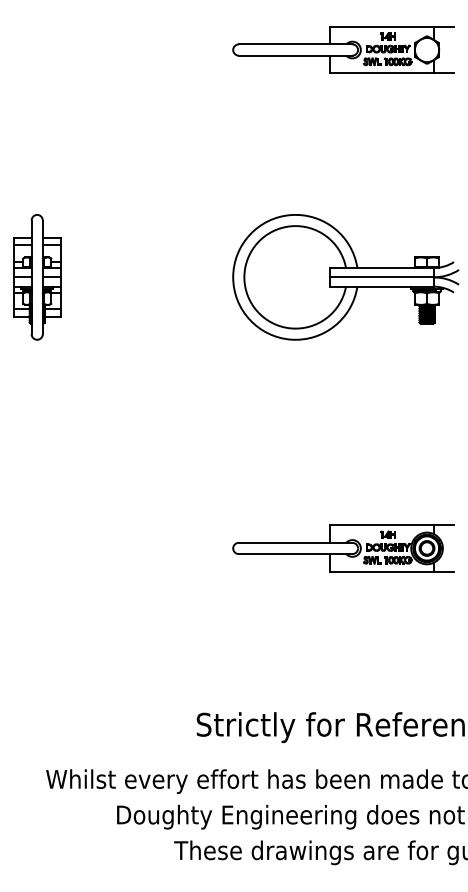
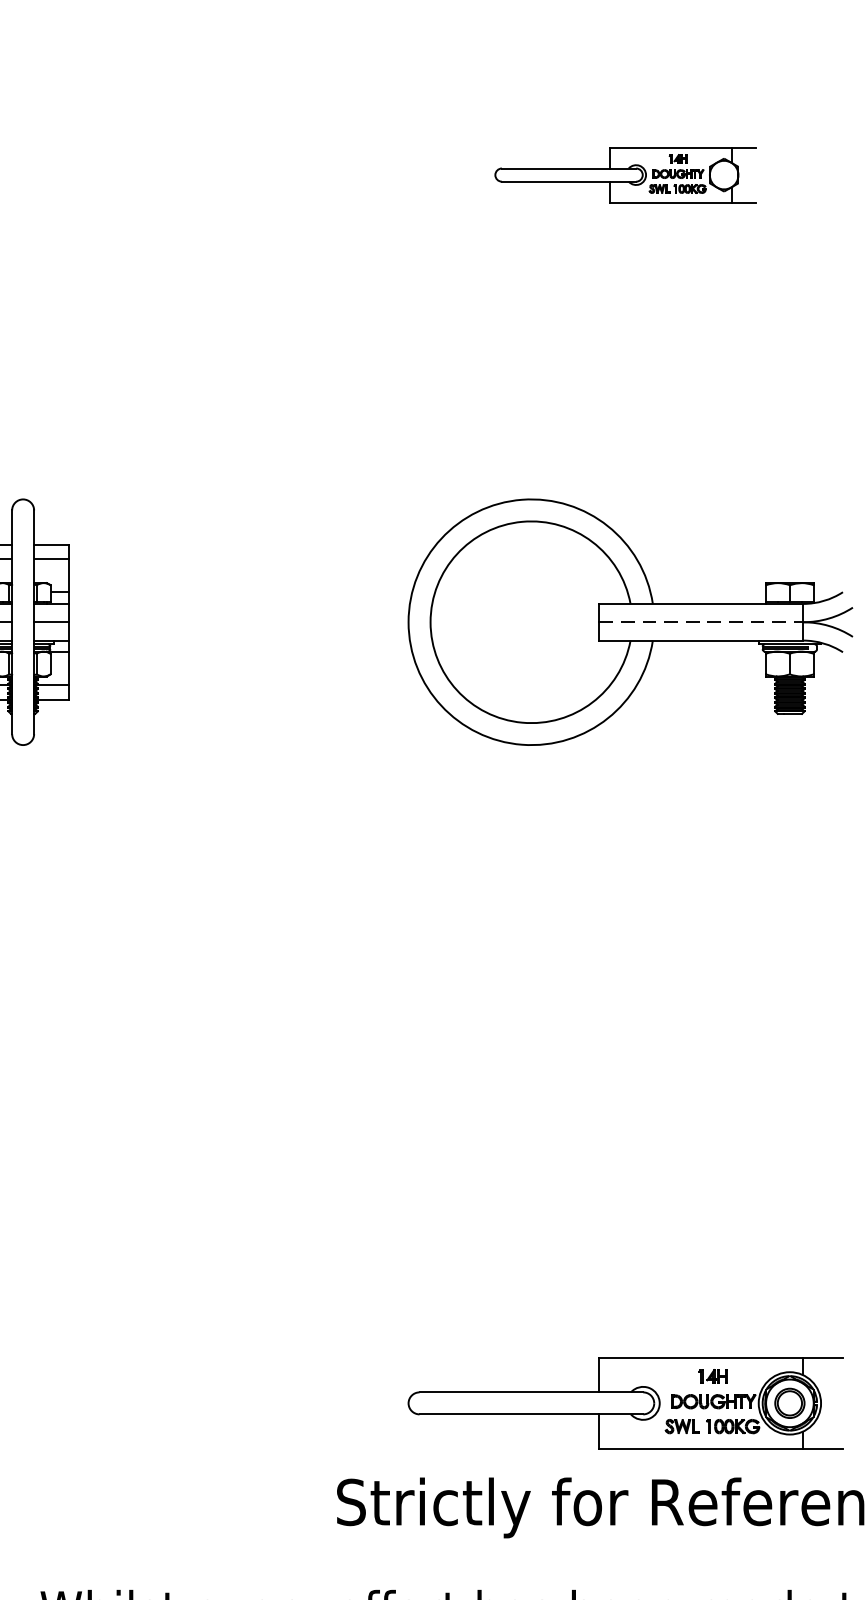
part: (343, 49) -> (625, 174), size x0.6
line: (381, 277) -> (700, 622), solid -> dashed
part: (343, 548) -> (625, 1403), moved

